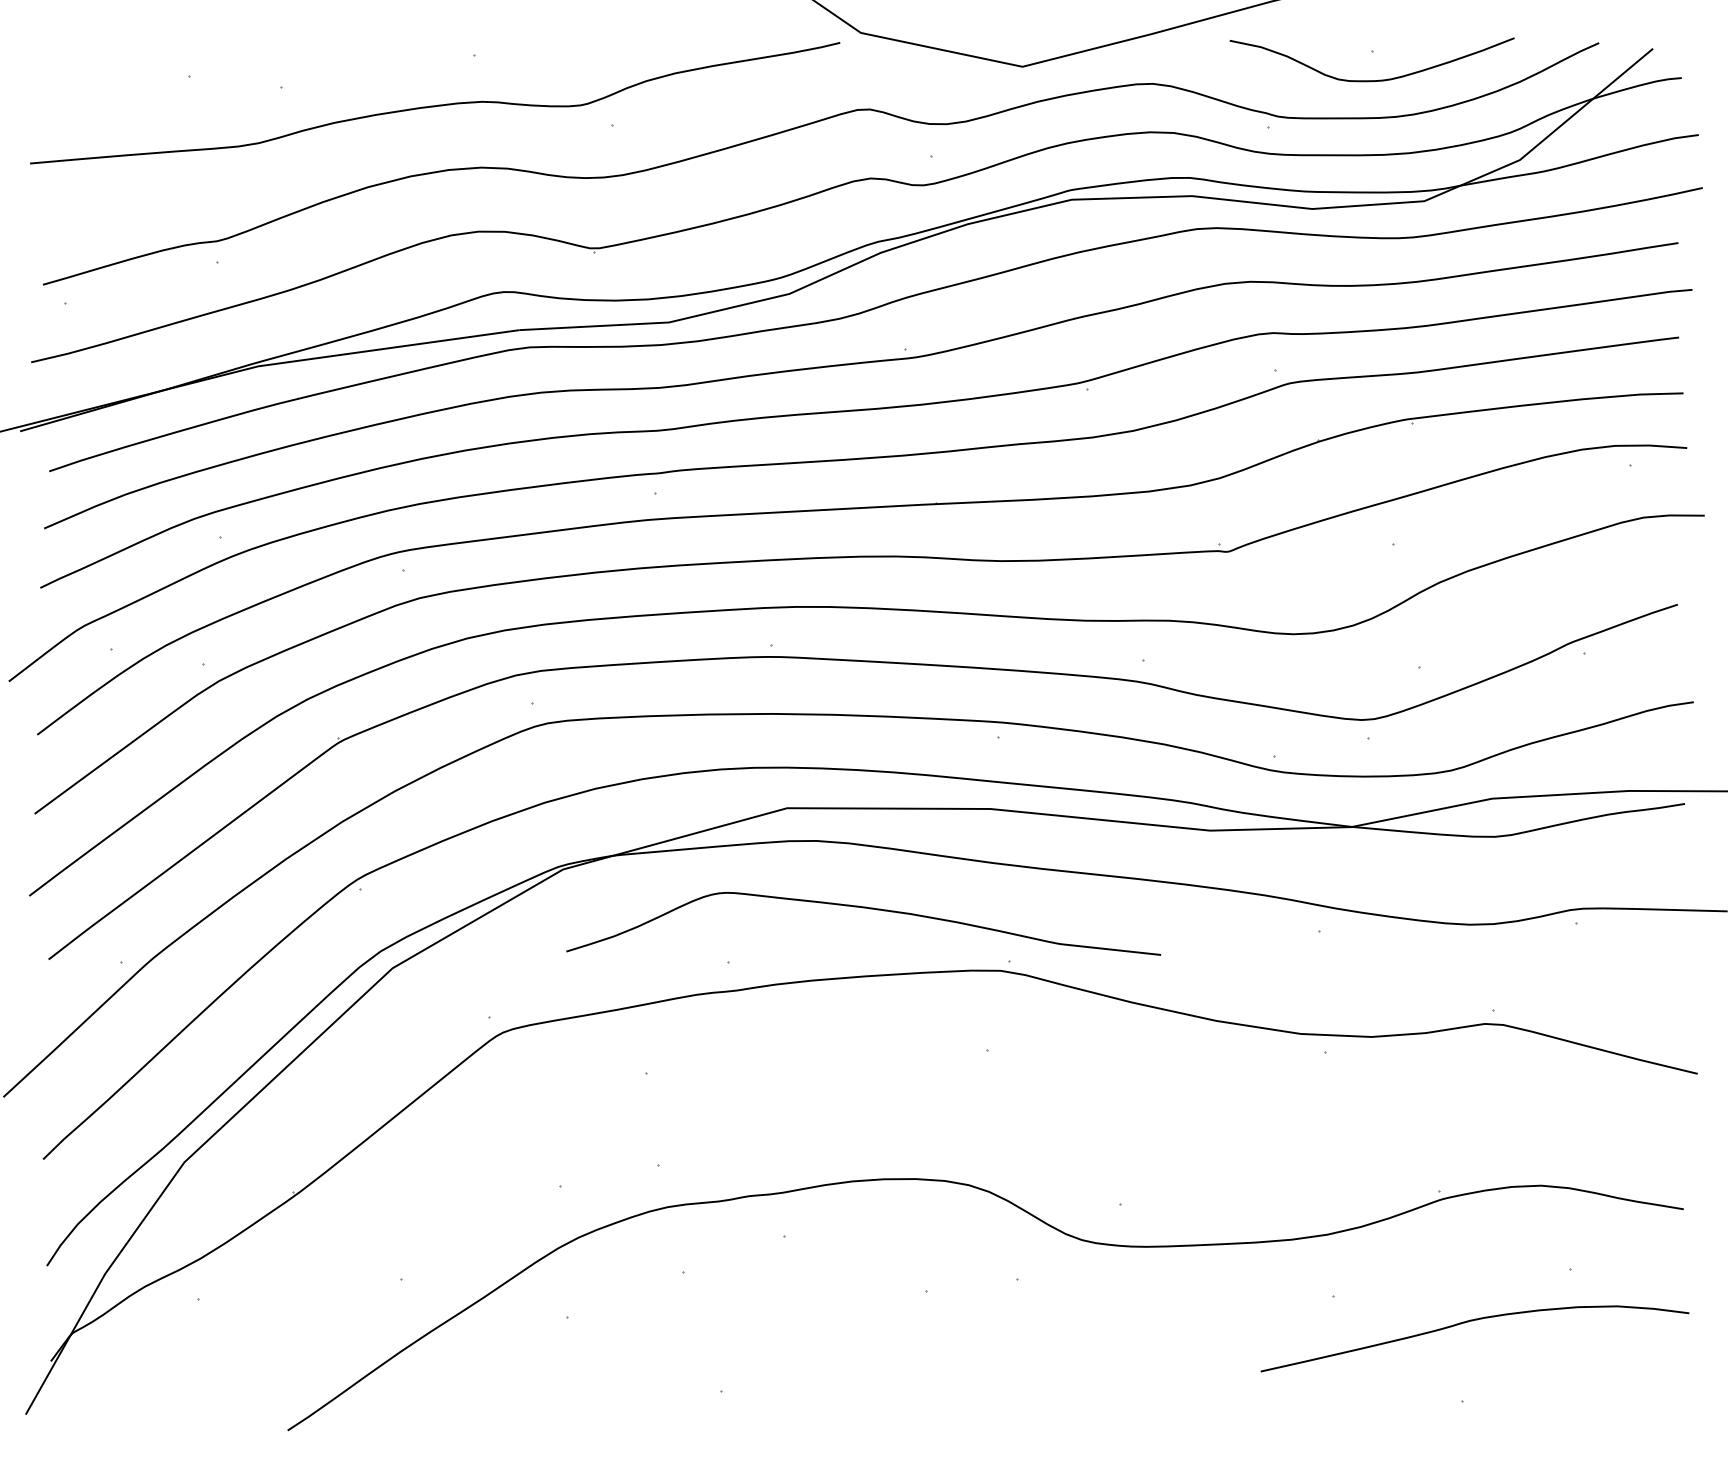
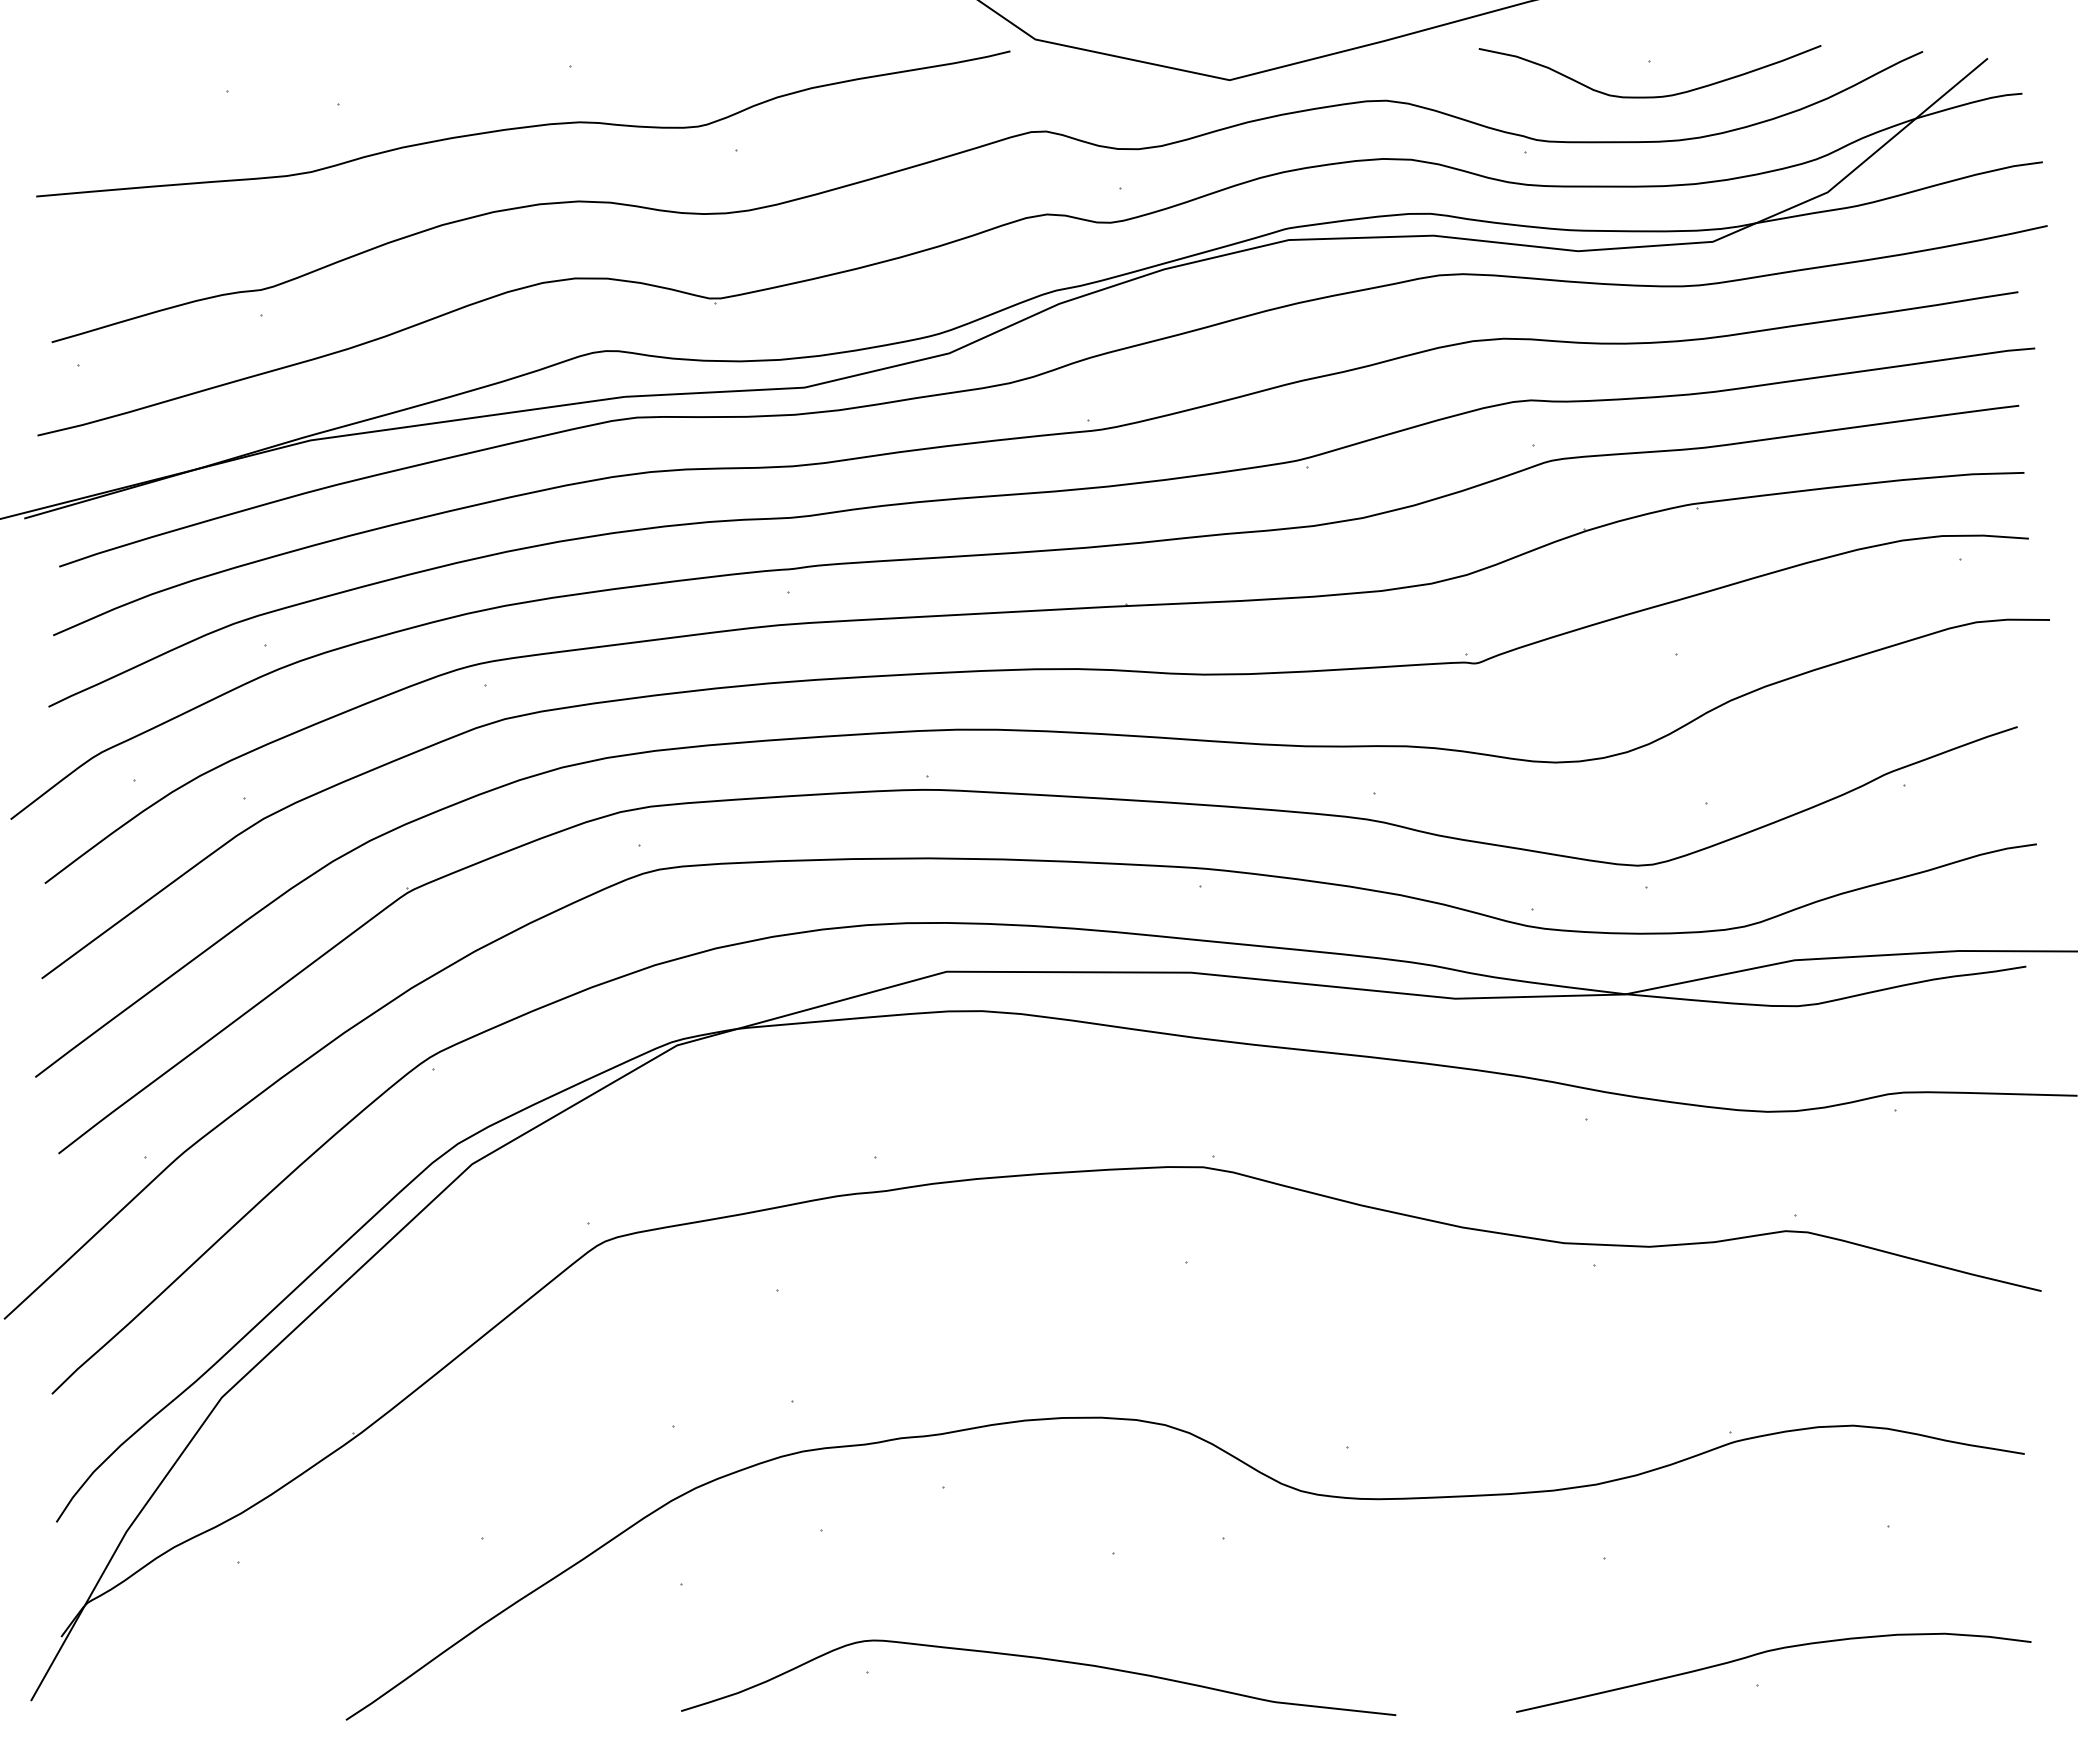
curve: (865, 908) -> (1040, 1659), moved
curve: (1469, 1321) -> (1767, 1652), moved

